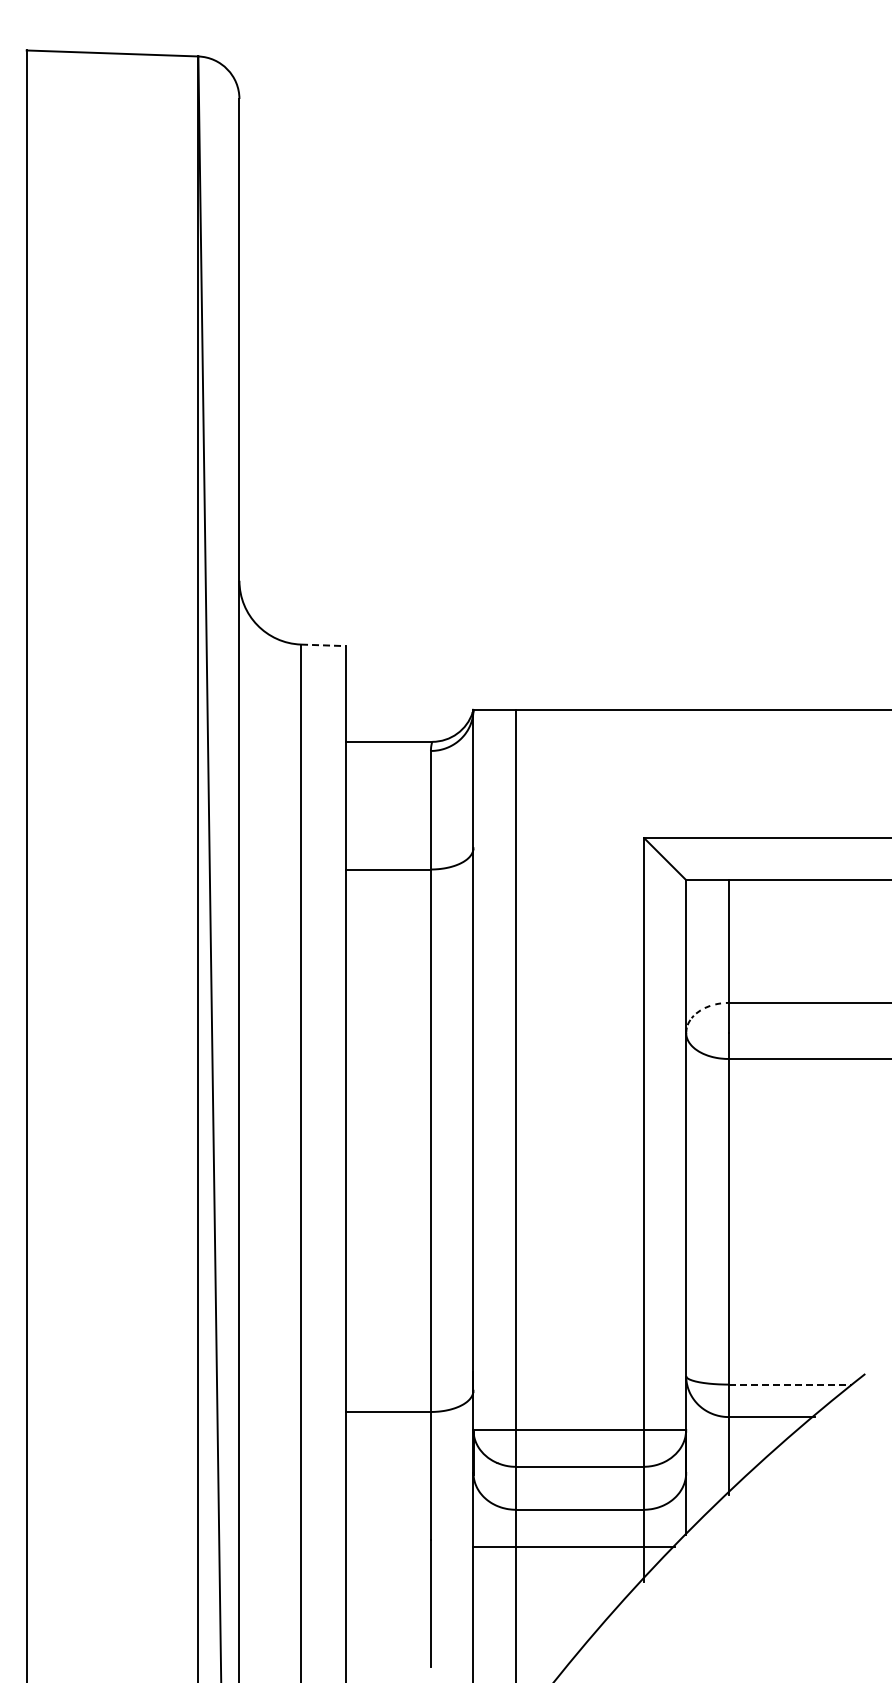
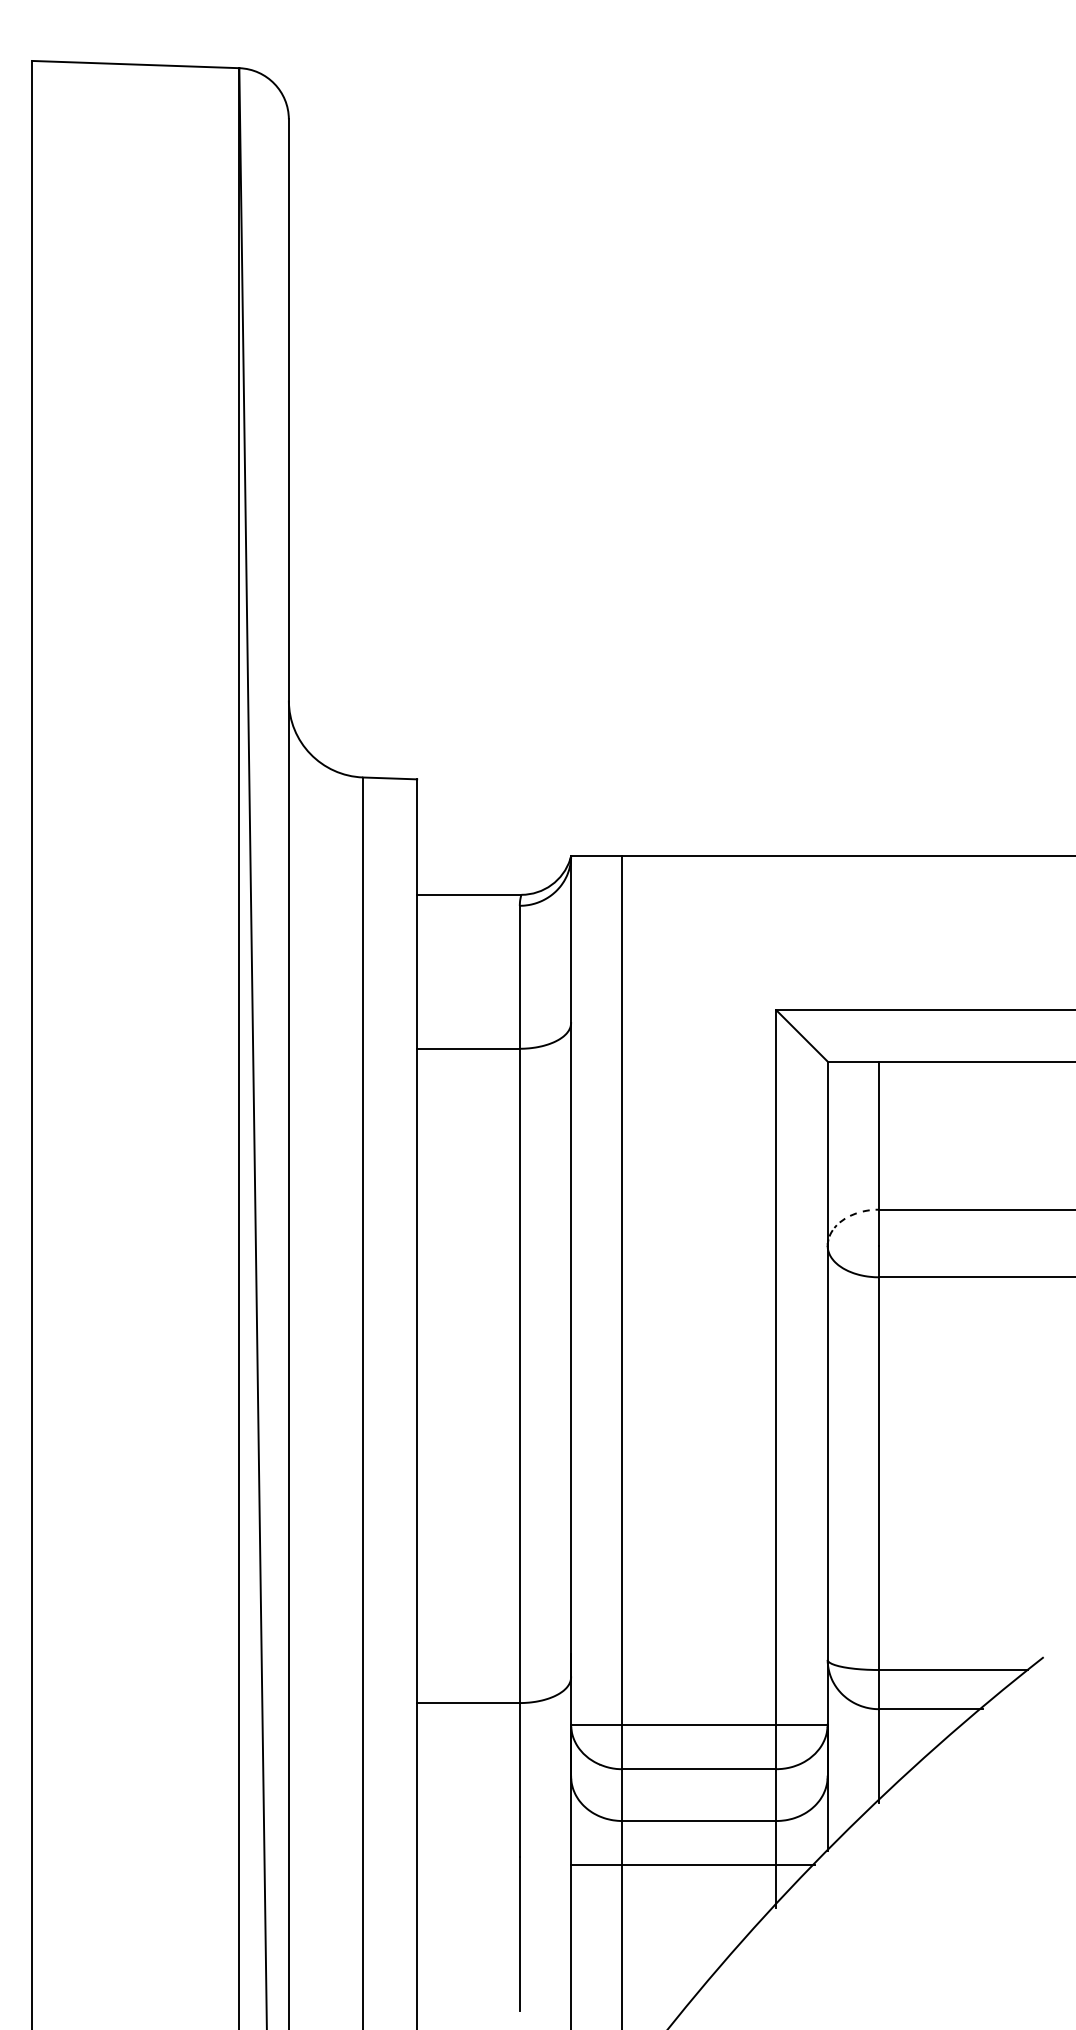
line: (323, 645) -> (390, 778), dashed -> solid
line: (790, 1384) -> (953, 1669), dashed -> solid

